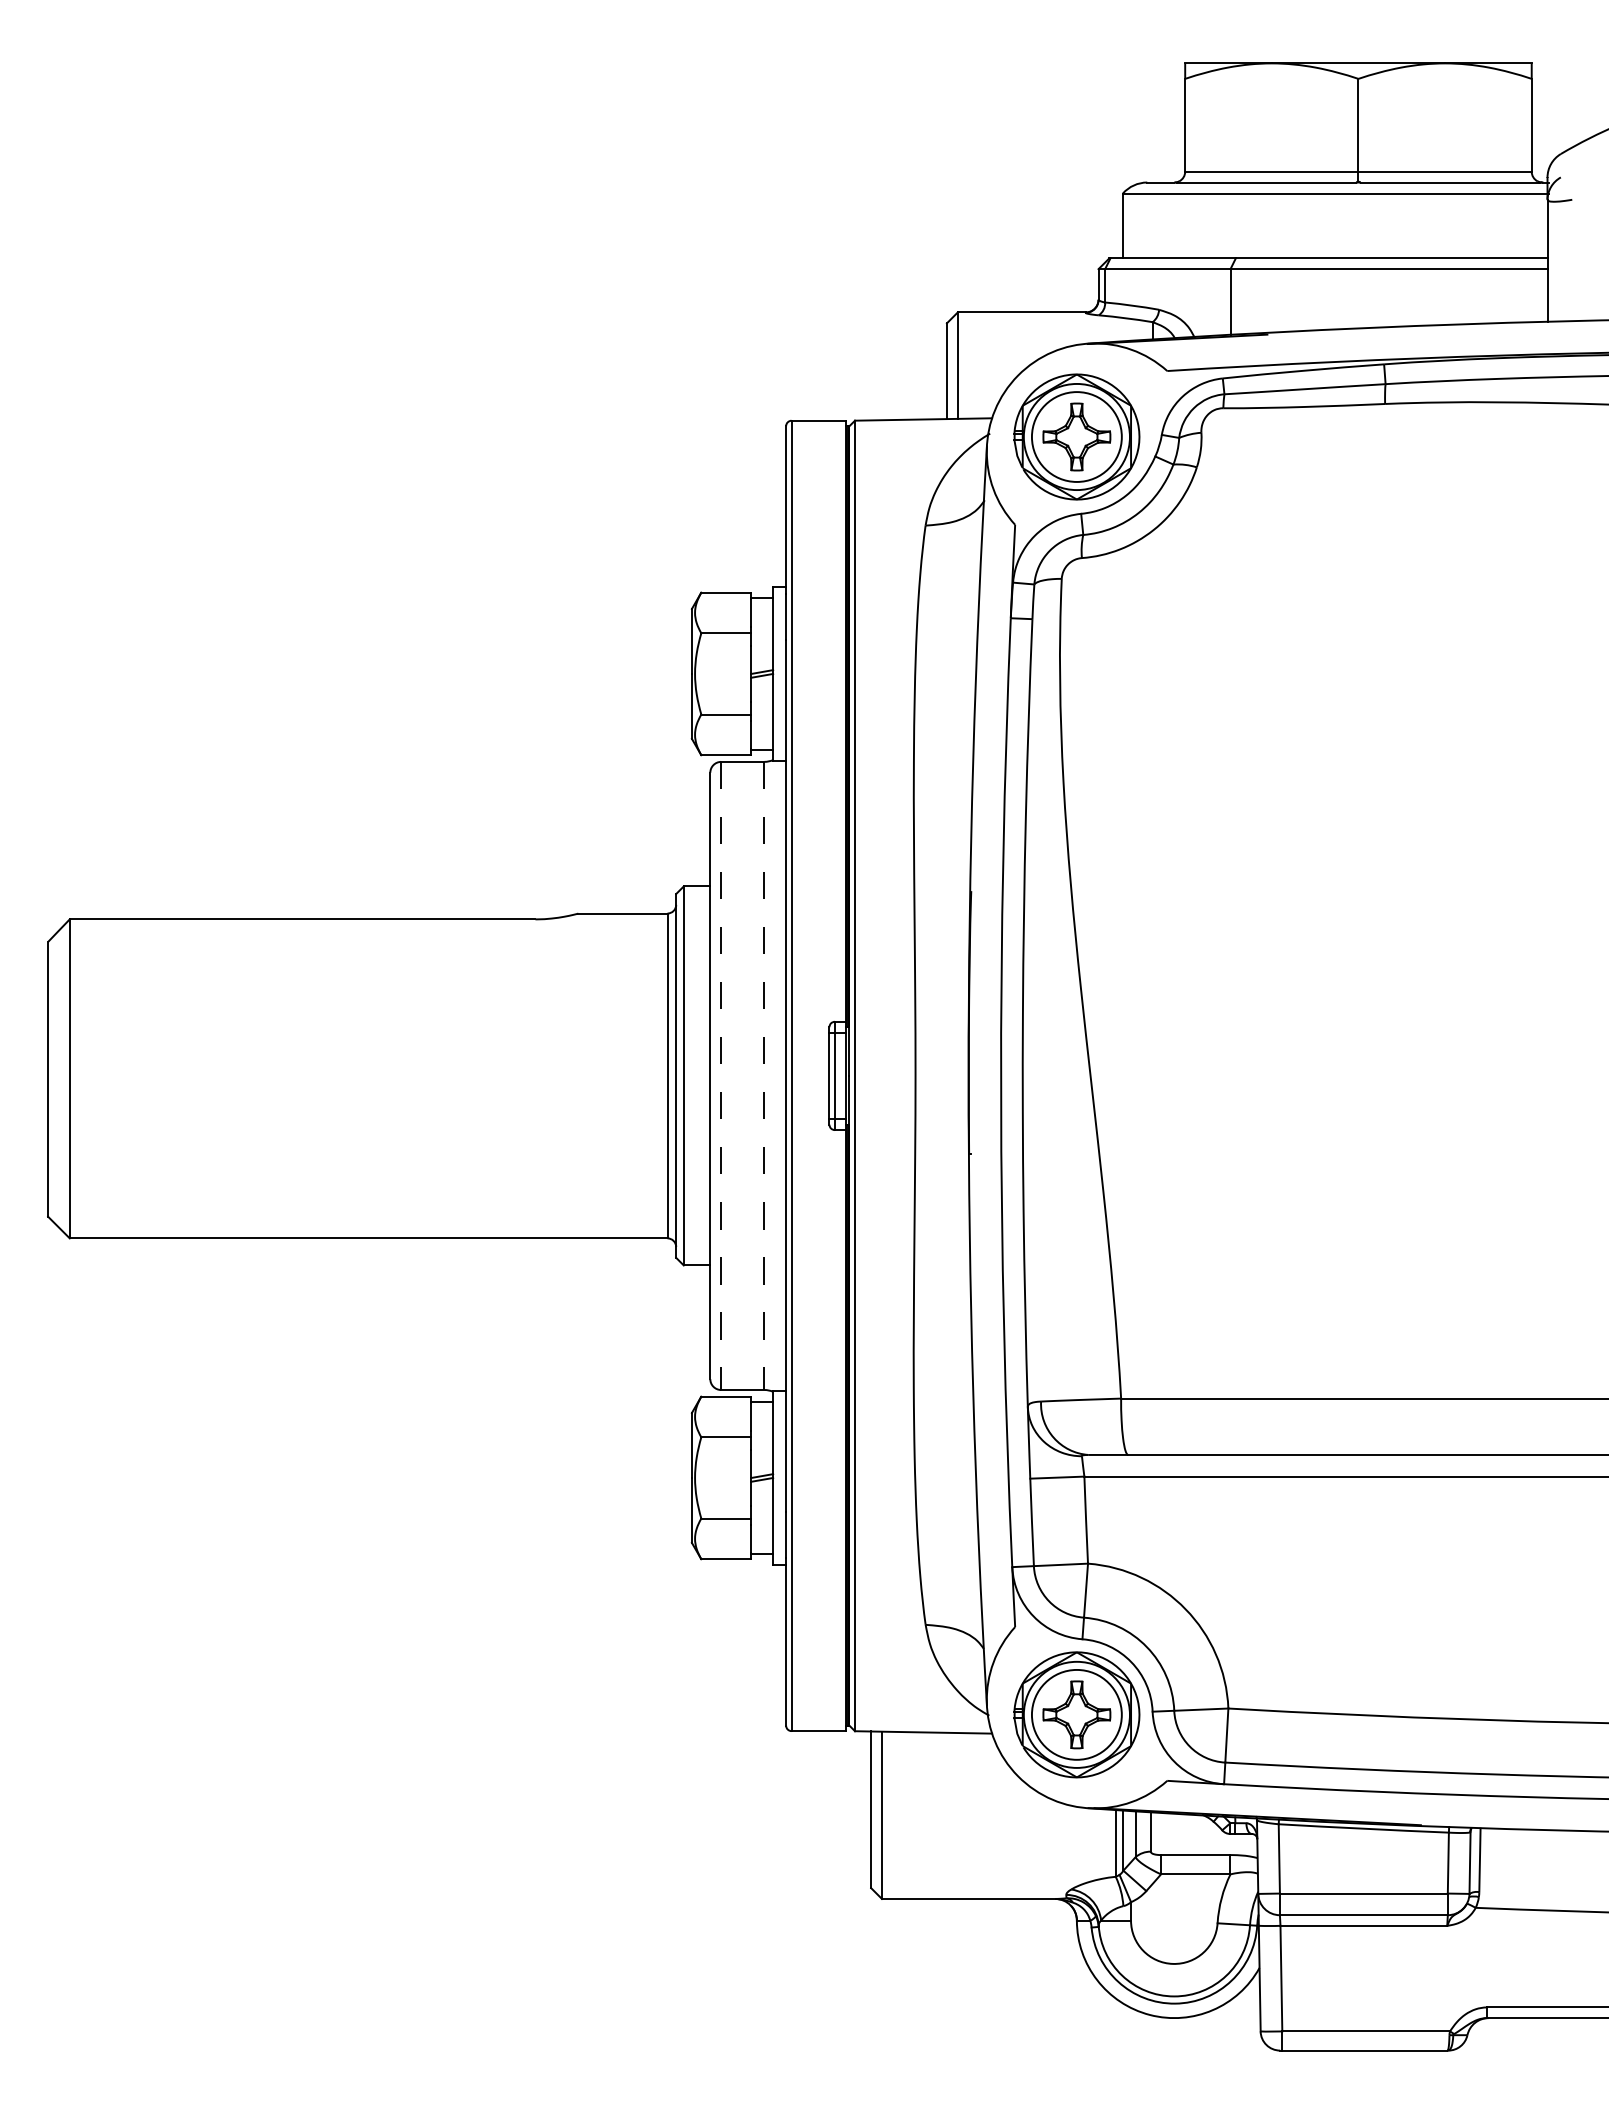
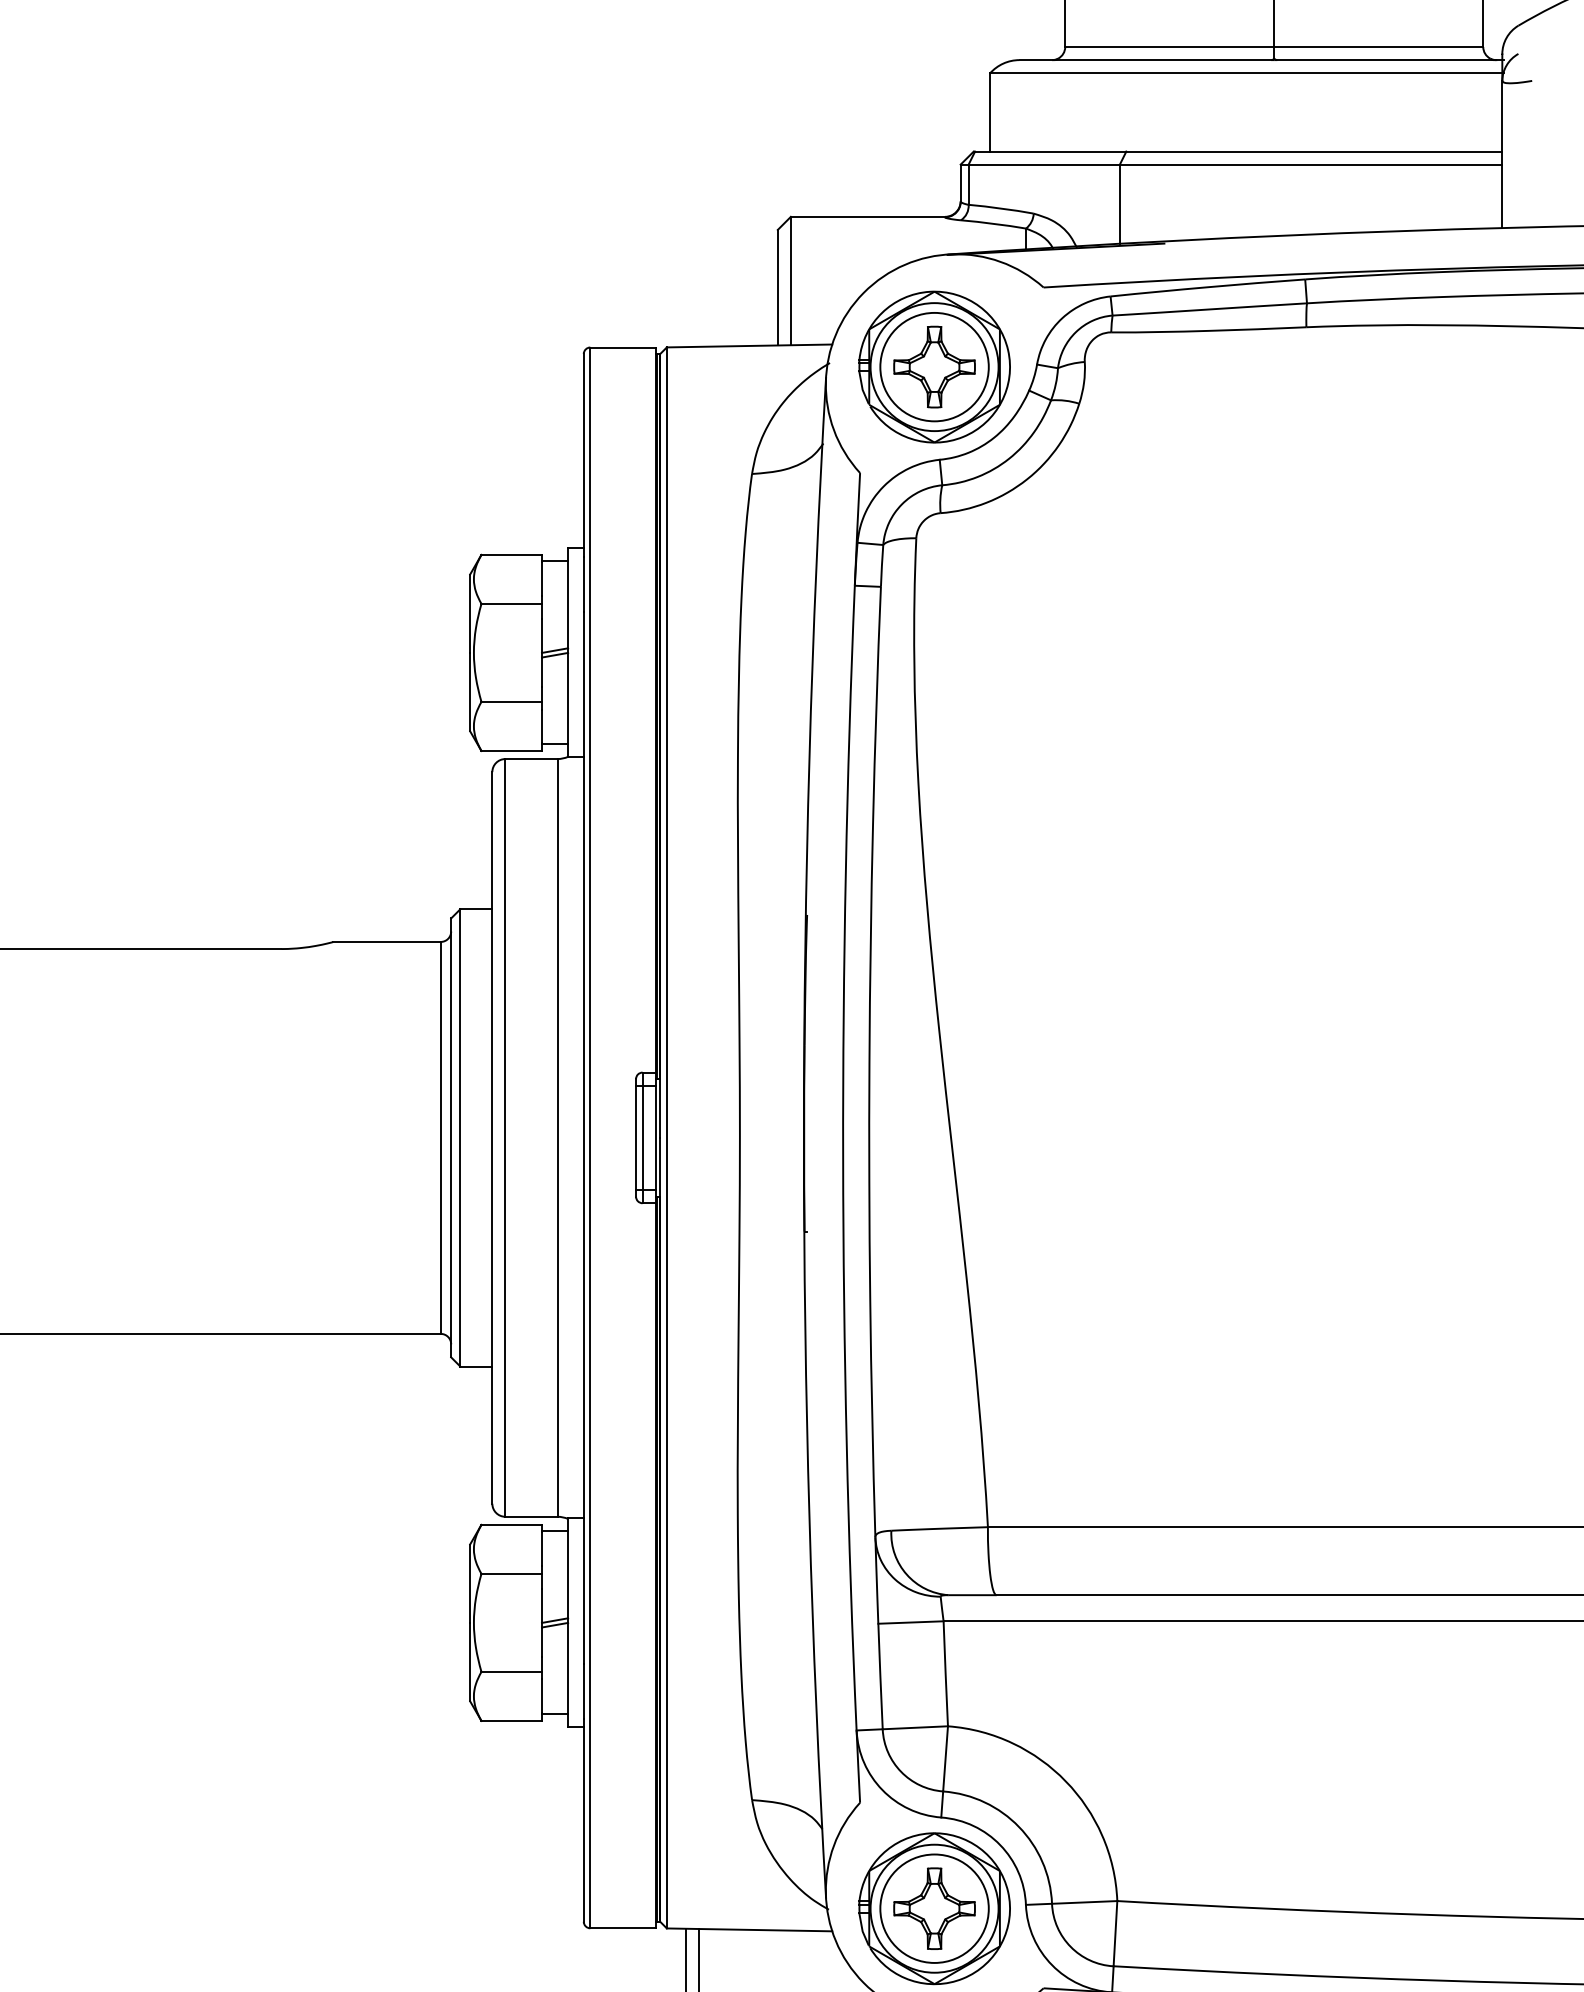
line: (721, 1076) -> (505, 1138), dashed -> solid
line: (764, 1076) -> (557, 1138), dashed -> solid

